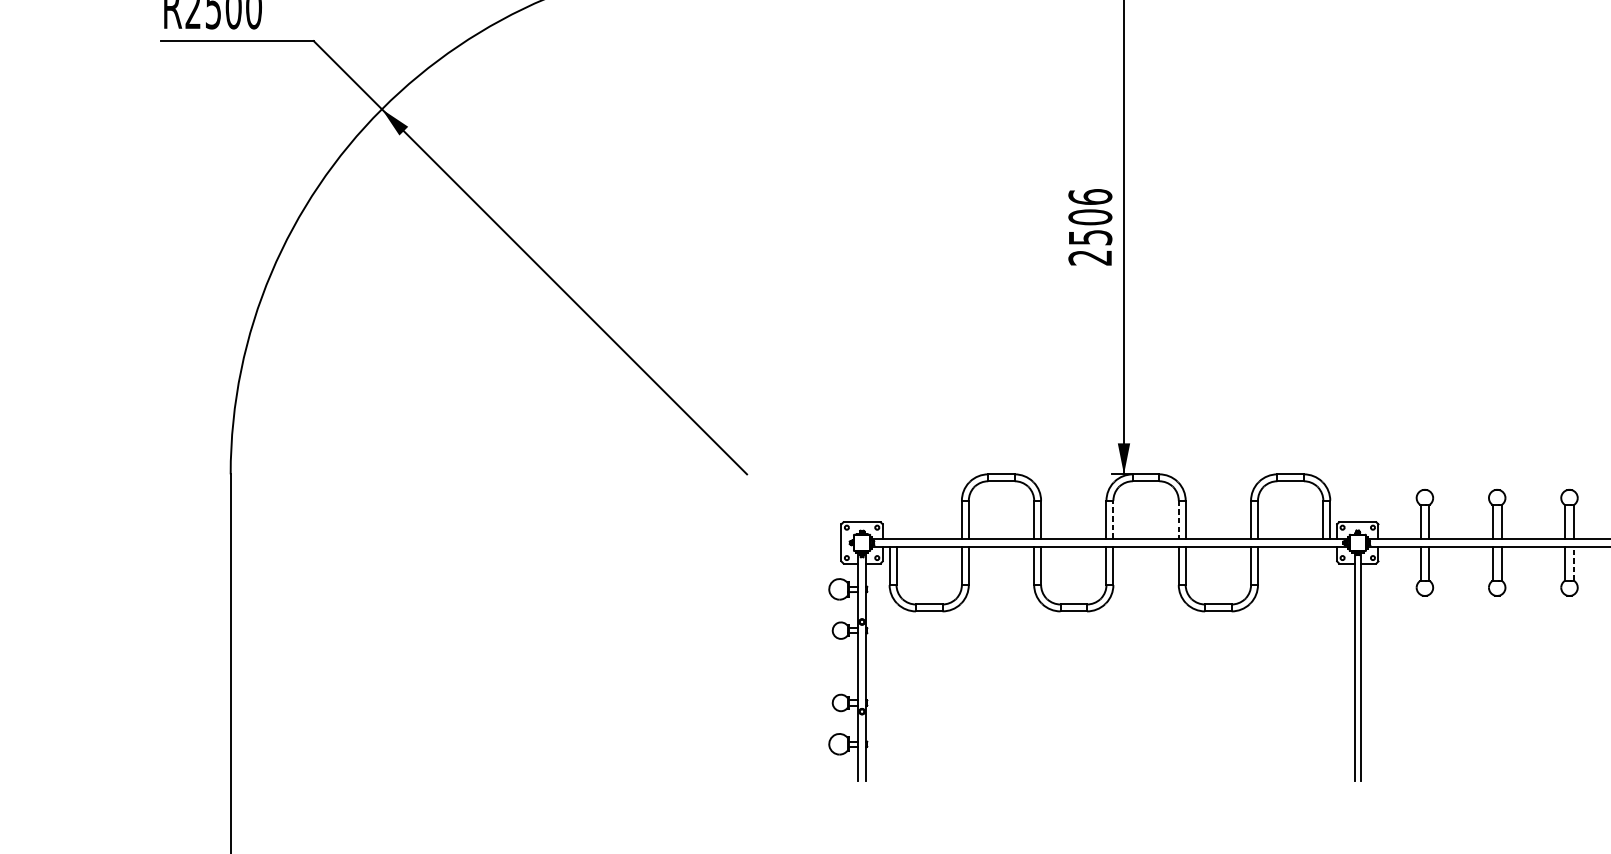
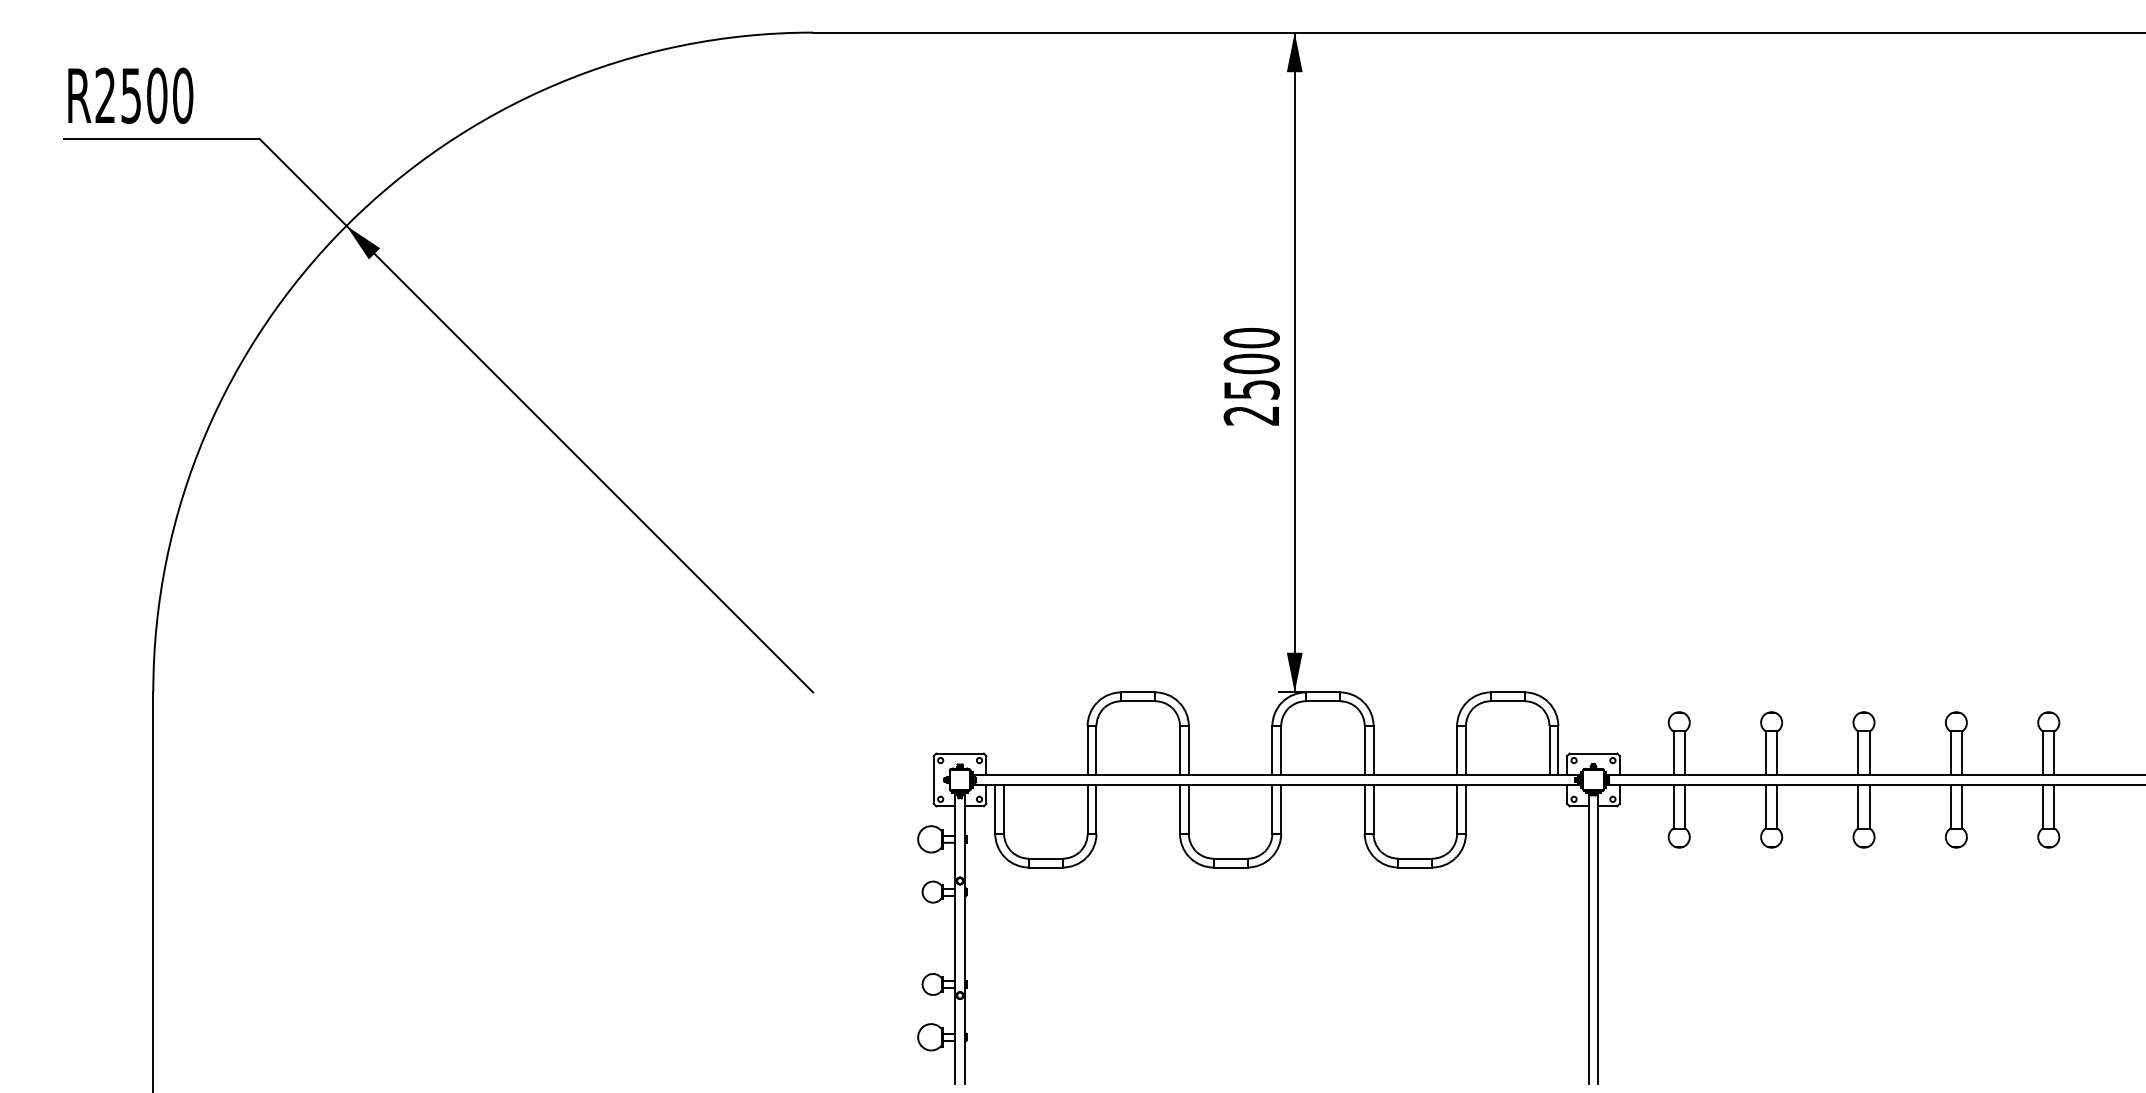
text: (1090, 196) -> (1251, 337), 2506 -> 2500
line: (1113, 519) -> (1281, 749), dashed -> solid
line: (1178, 519) -> (1364, 750), dashed -> solid
line: (1573, 563) -> (1869, 806), dashed -> solid

